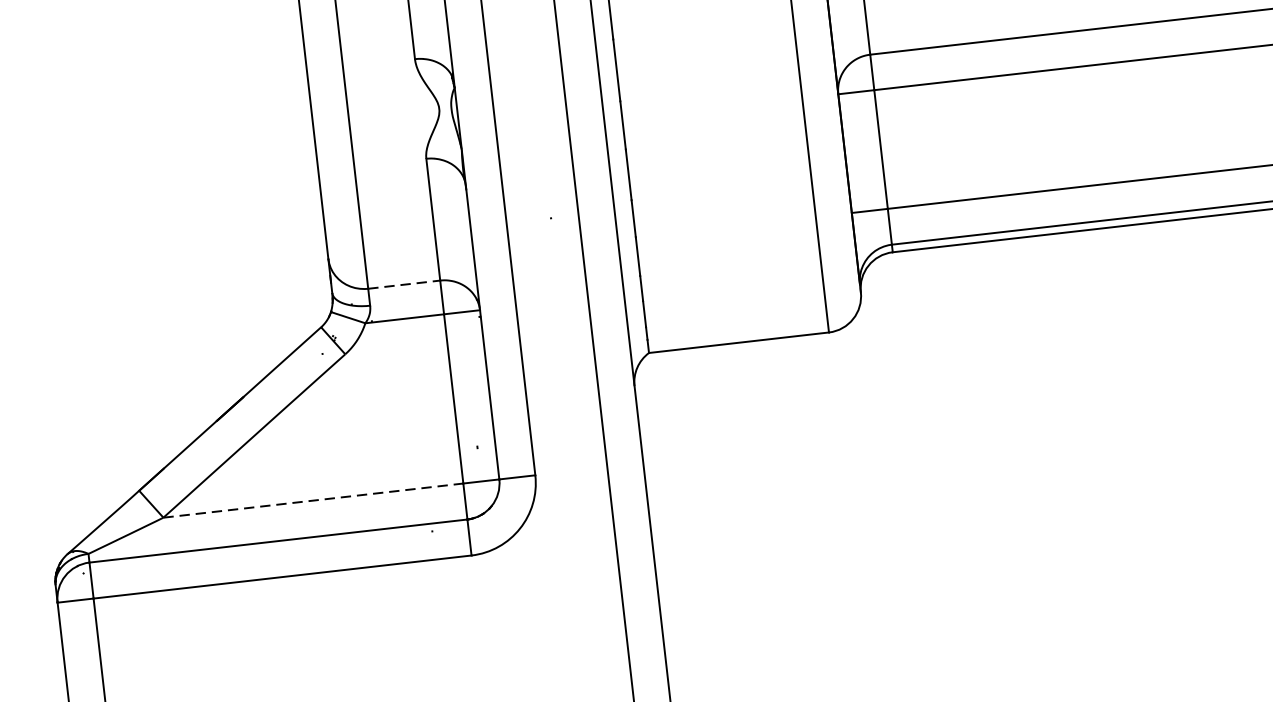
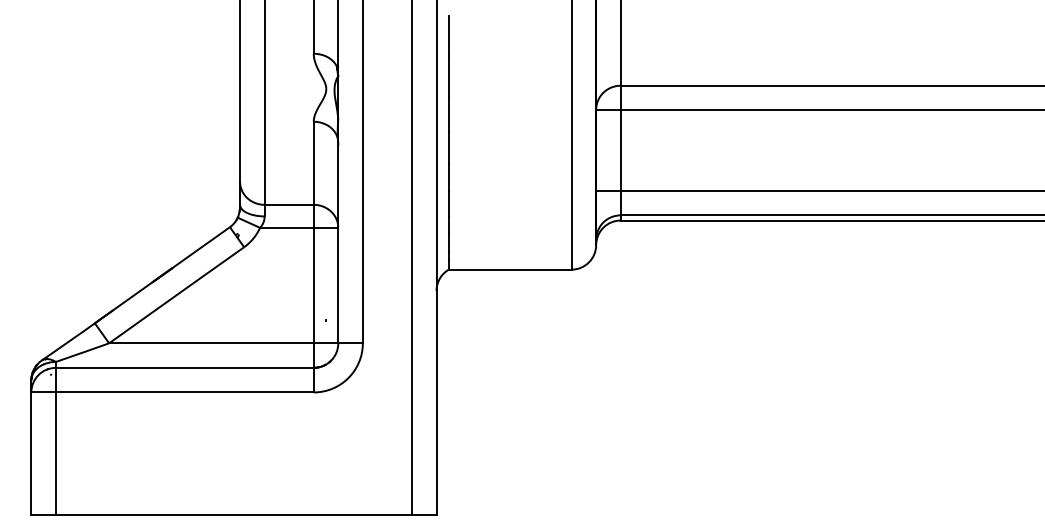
line: (404, 284) -> (289, 204), dashed -> solid
line: (313, 500) -> (211, 343), dashed -> solid

